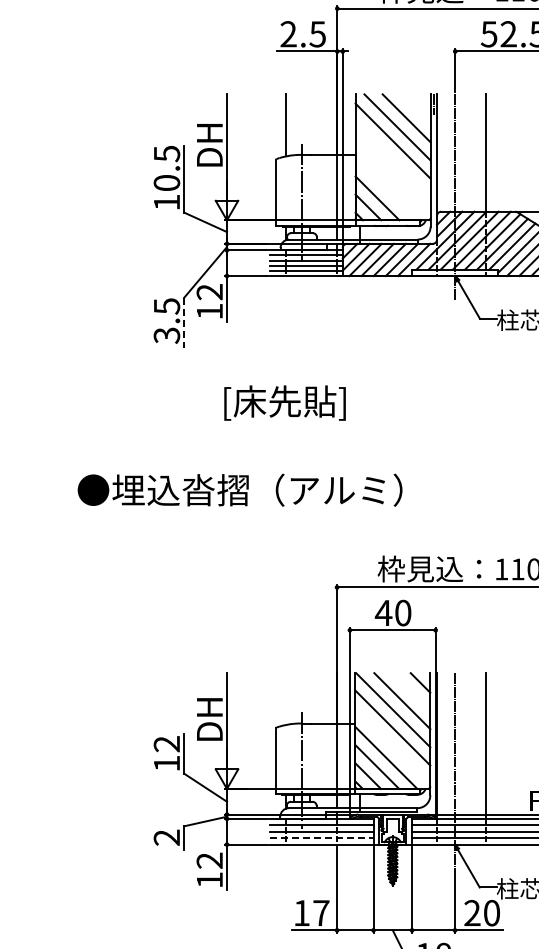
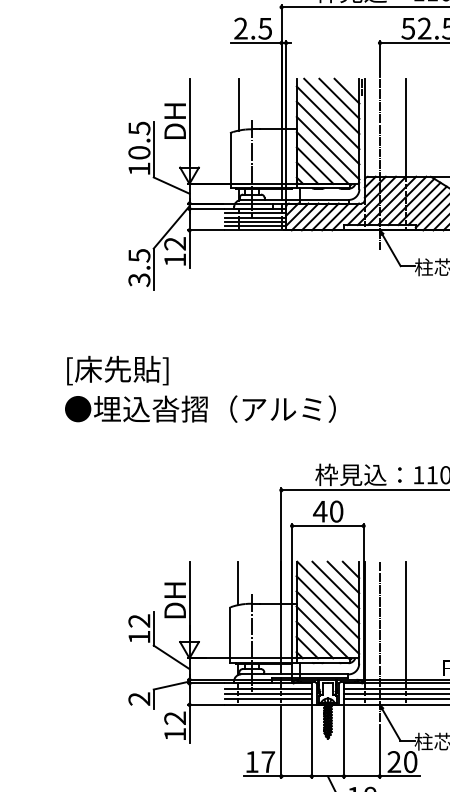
line: (415, 109) -> (346, 91), added
line: (392, 158) -> (327, 132), added
line: (392, 177) -> (327, 148), added
line: (386, 189) -> (322, 158), added
line: (184, 322) -> (154, 269), dashed -> solid
text: (284, 402) -> (117, 370), moved
line: (411, 691) -> (343, 577), added
line: (285, 699) -> (238, 583), added
line: (392, 745) -> (327, 622), added
line: (321, 838) -> (268, 699), dashed -> solid

